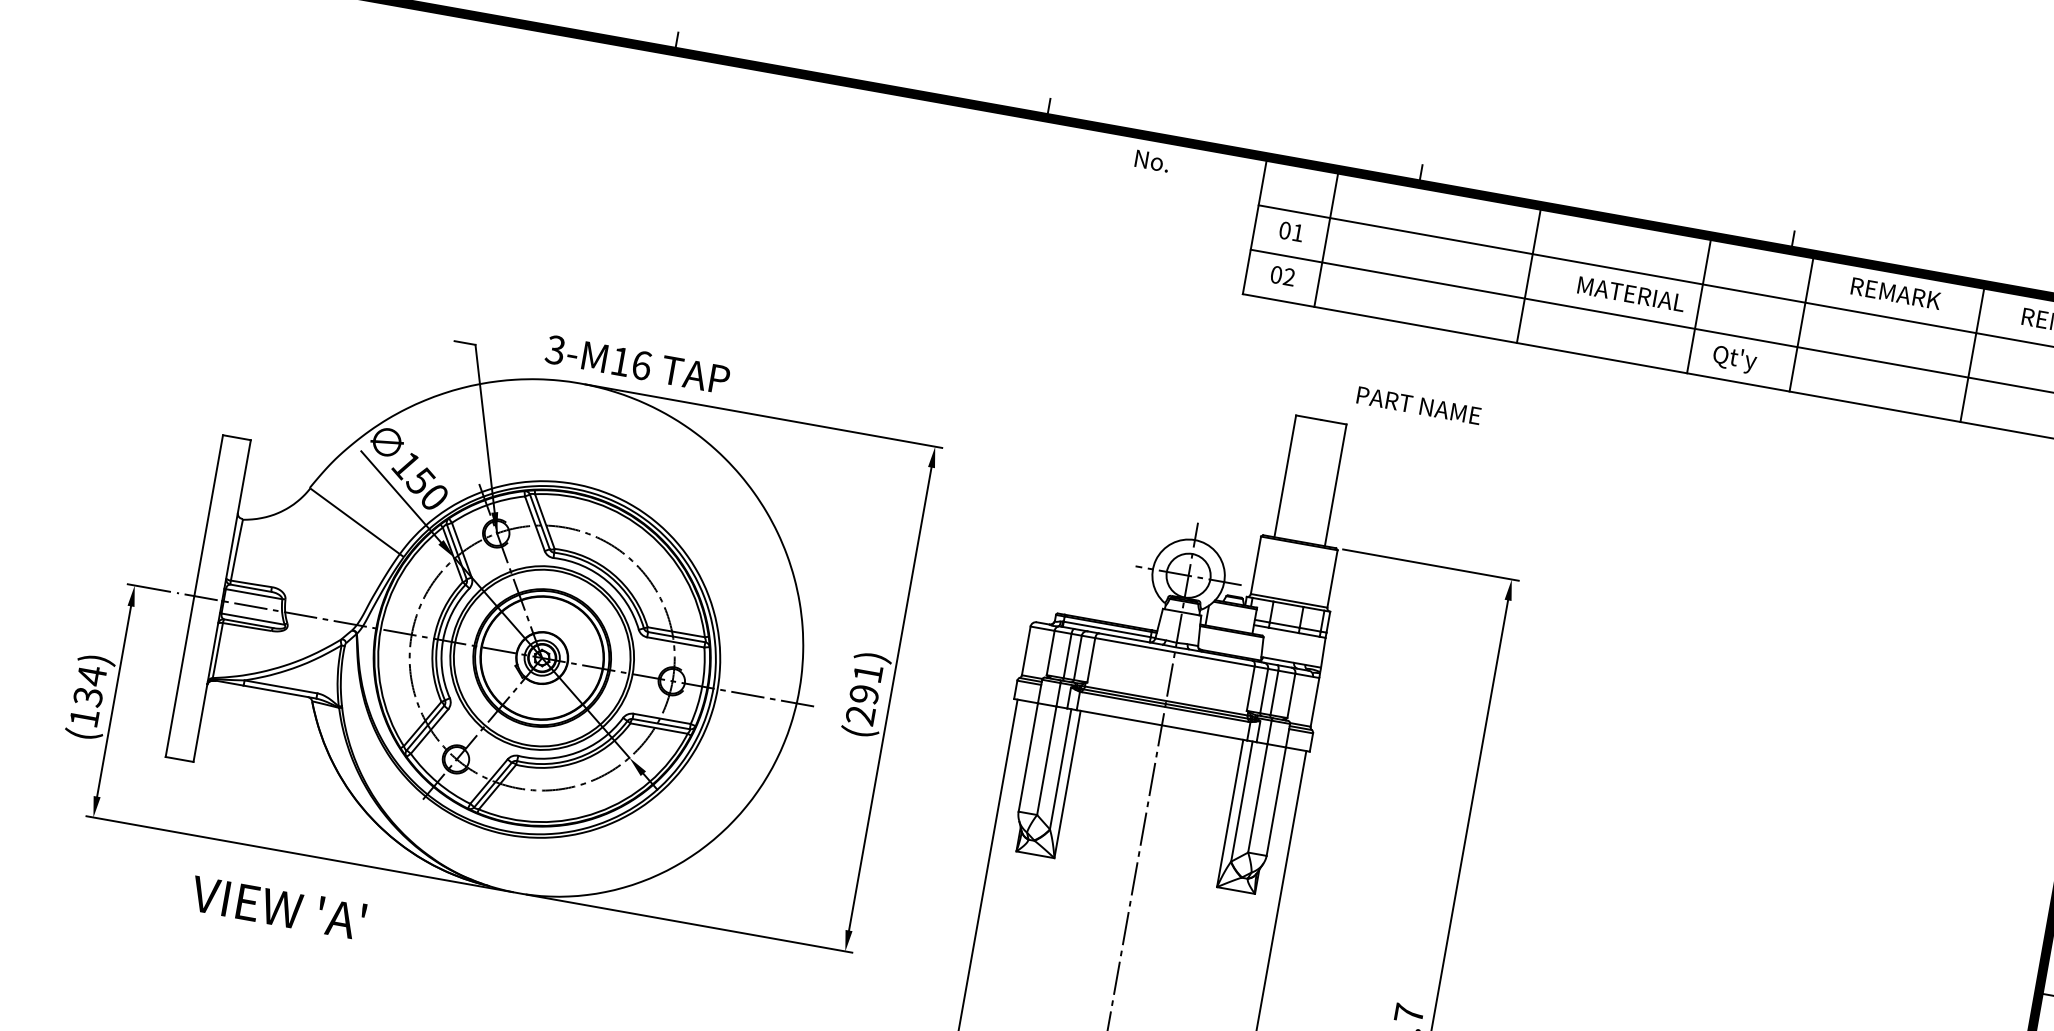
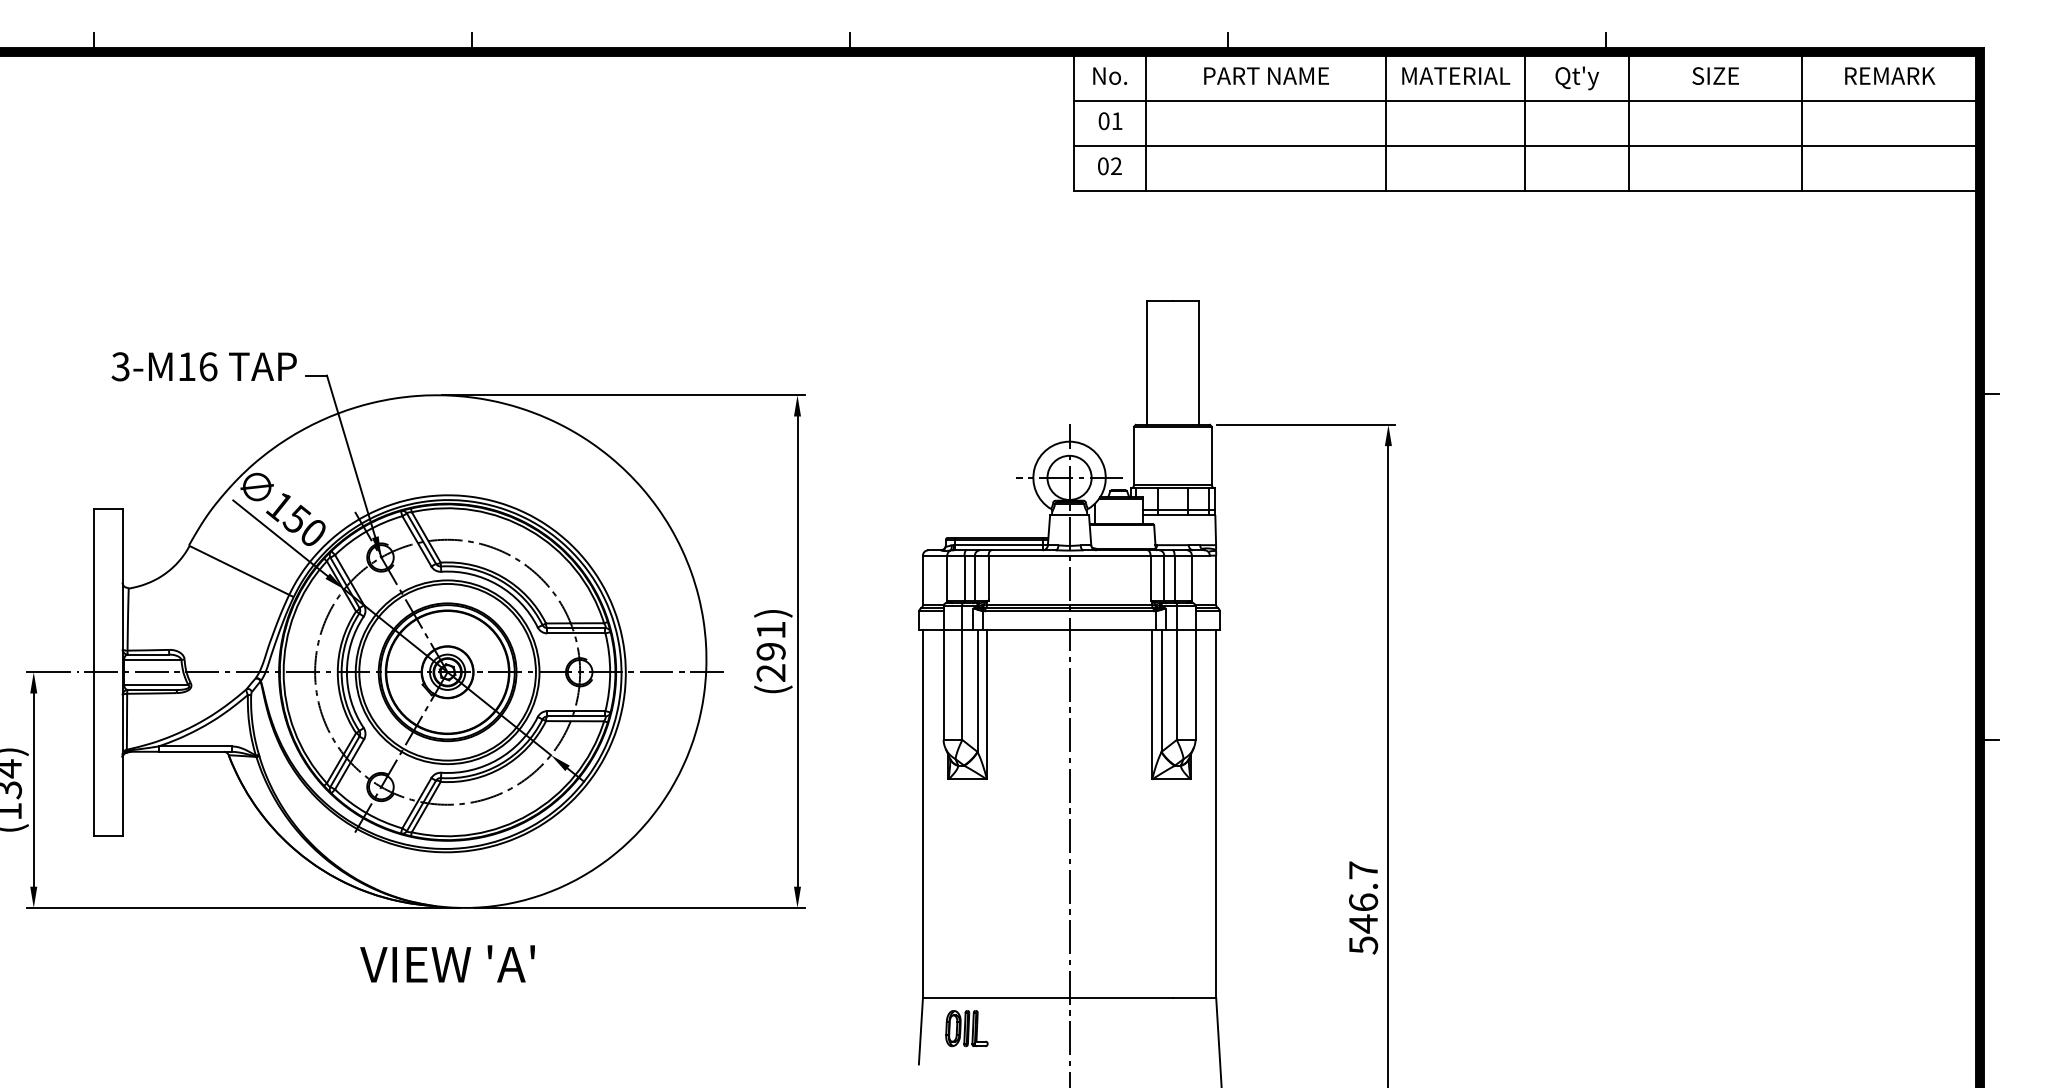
text: (1152, 160) -> (1110, 75), moved
line: (1528, 276) -> (1385, 123), moved
text: (1631, 293) -> (1456, 75), moved
text: (1896, 293) -> (1716, 75), REMARK -> SIZE
text: (1733, 359) -> (1576, 78), moved
text: (637, 364) -> (203, 366), moved
text: (1419, 405) -> (1266, 75), moved
text: (278, 906) -> (447, 963), moved

